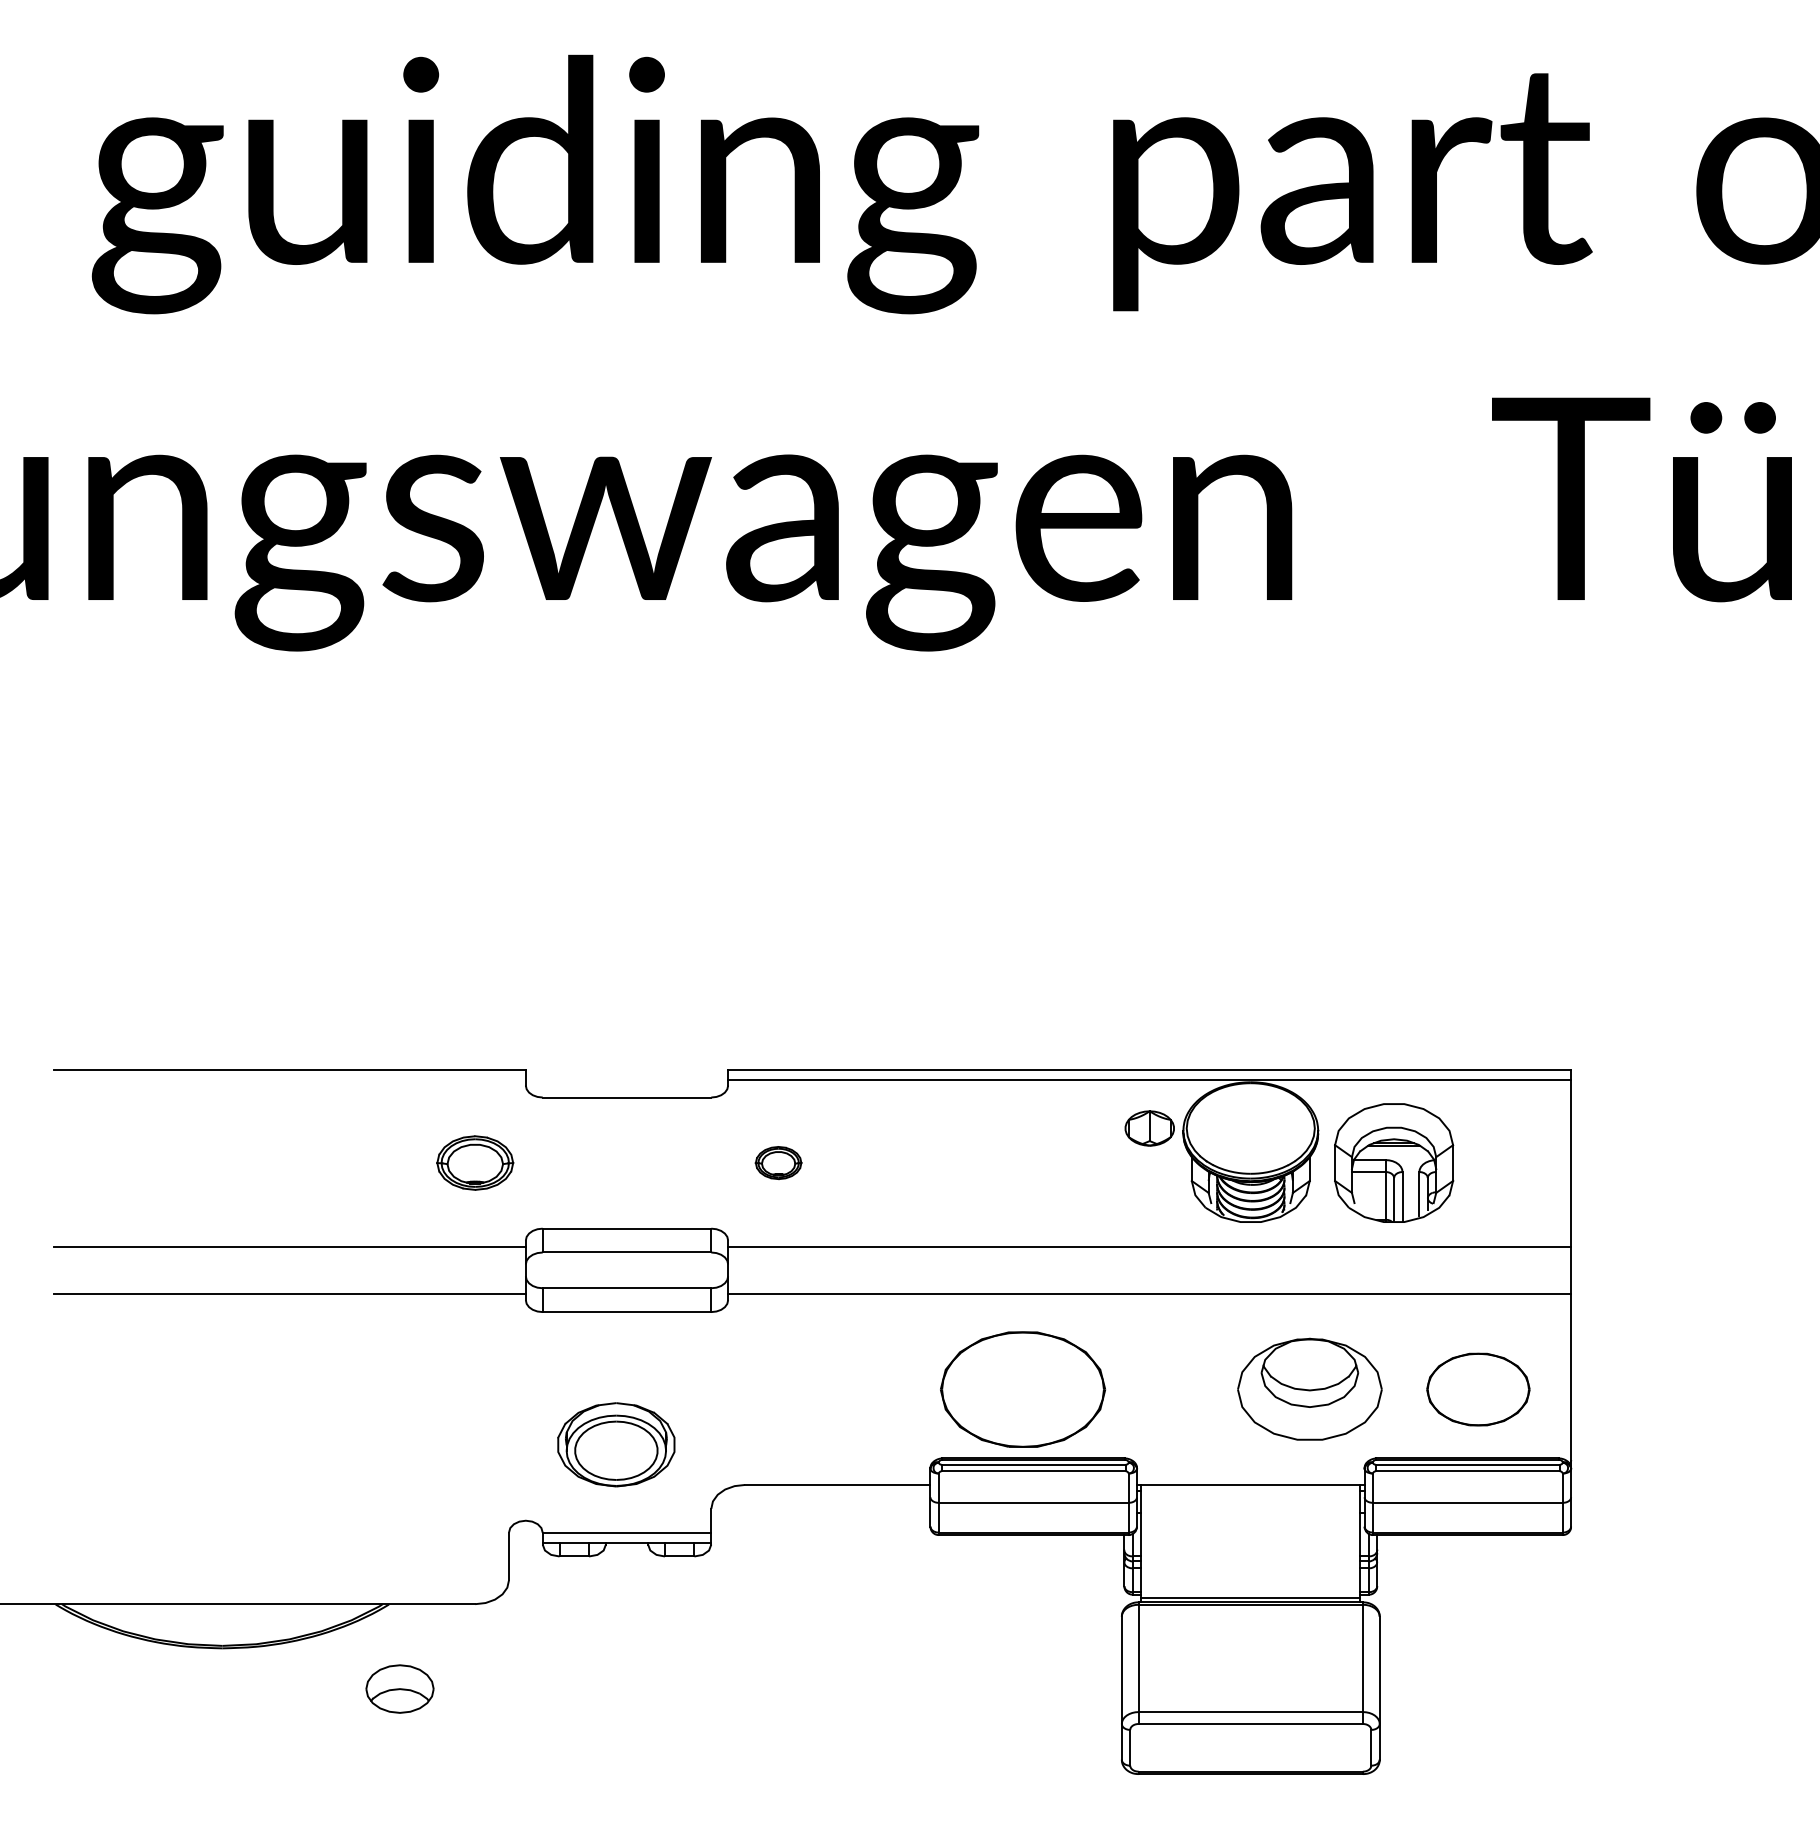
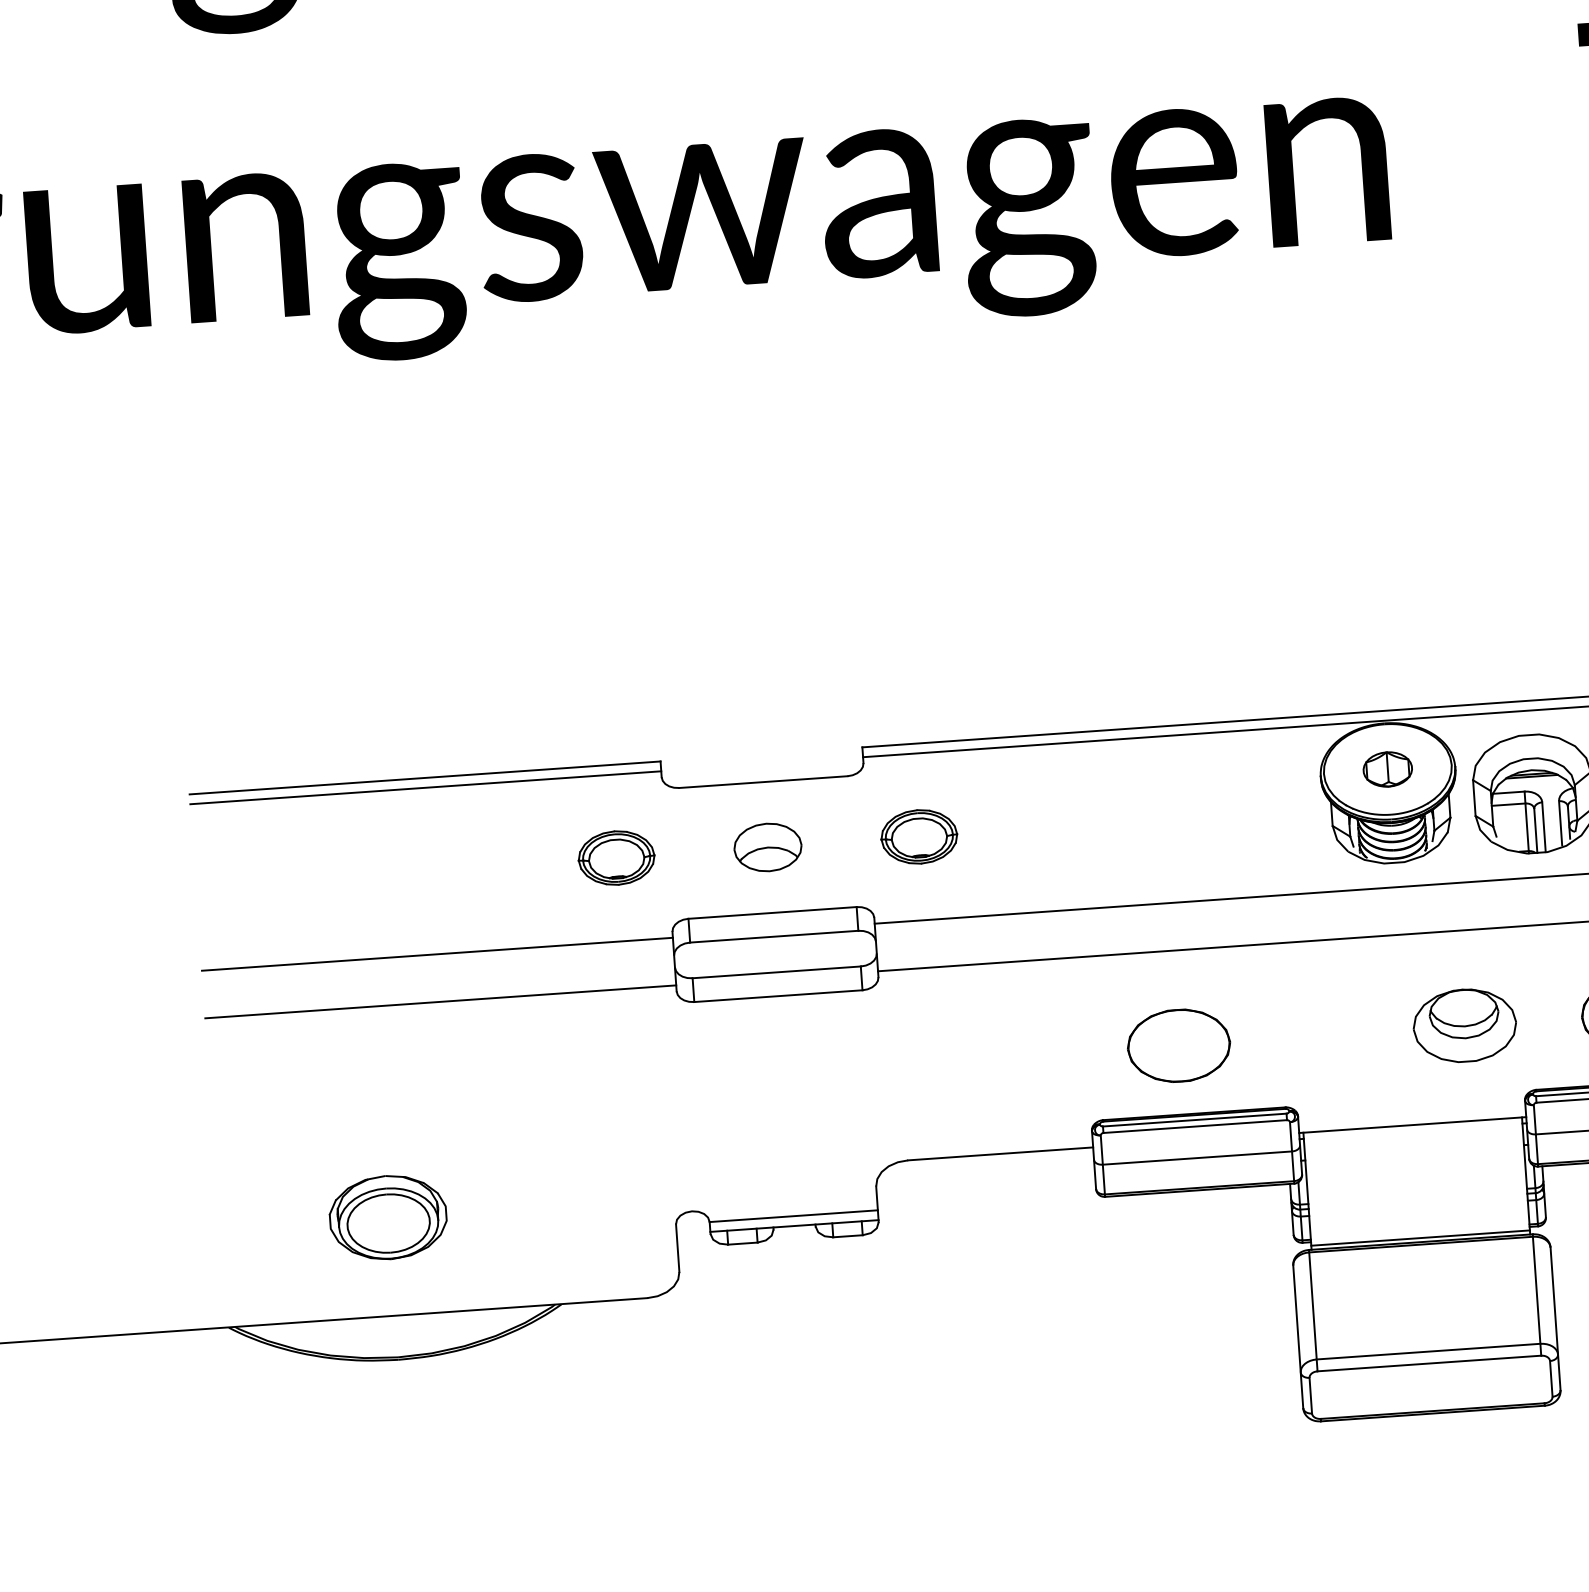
line: (289, 1079) -> (425, 787), added
part: (1149, 1128) -> (1387, 769), moved
part: (778, 1162) -> (919, 836), size x1.67
part: (1023, 1389) -> (1179, 1045), size x0.62
part: (1309, 1389) -> (1464, 1025), size x0.71
part: (616, 1444) -> (388, 1217), moved
part: (399, 1688) -> (767, 846), moved

